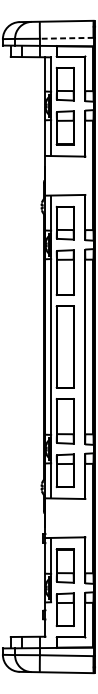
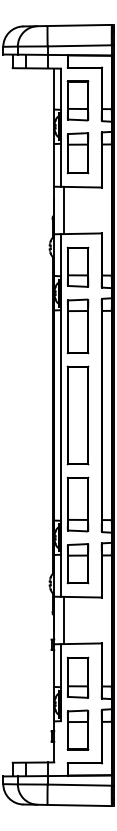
line: (66, 38) -> (79, 45), dashed -> solid
line: (54, 175) -> (64, 210), added
line: (54, 518) -> (64, 620), added

